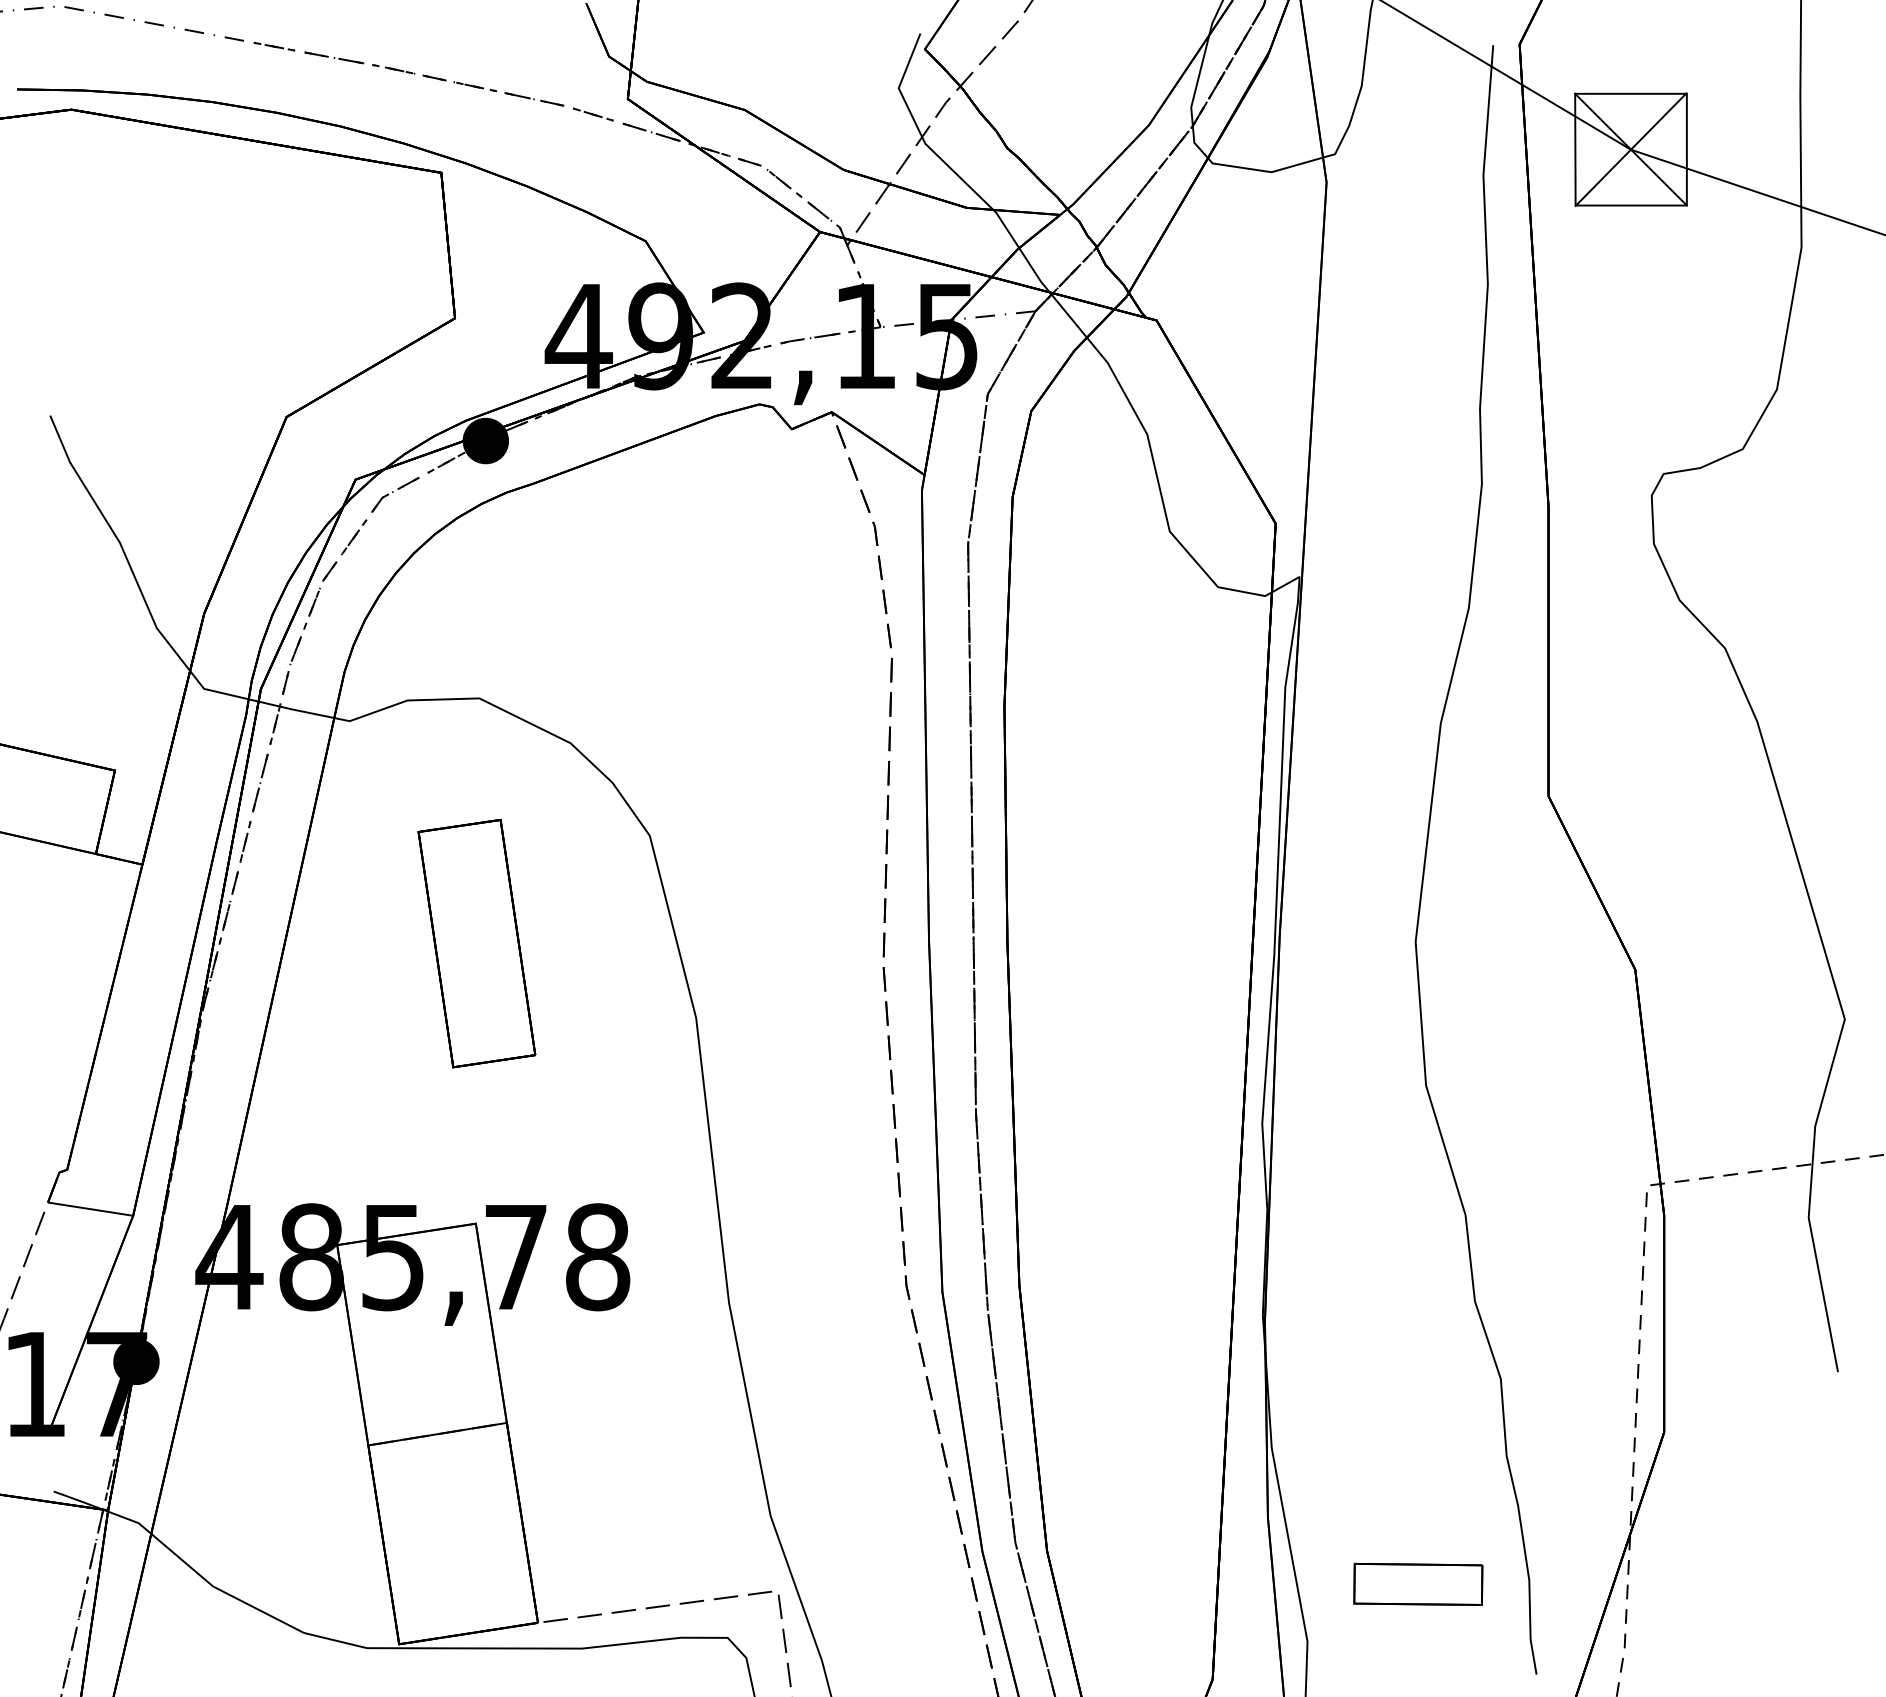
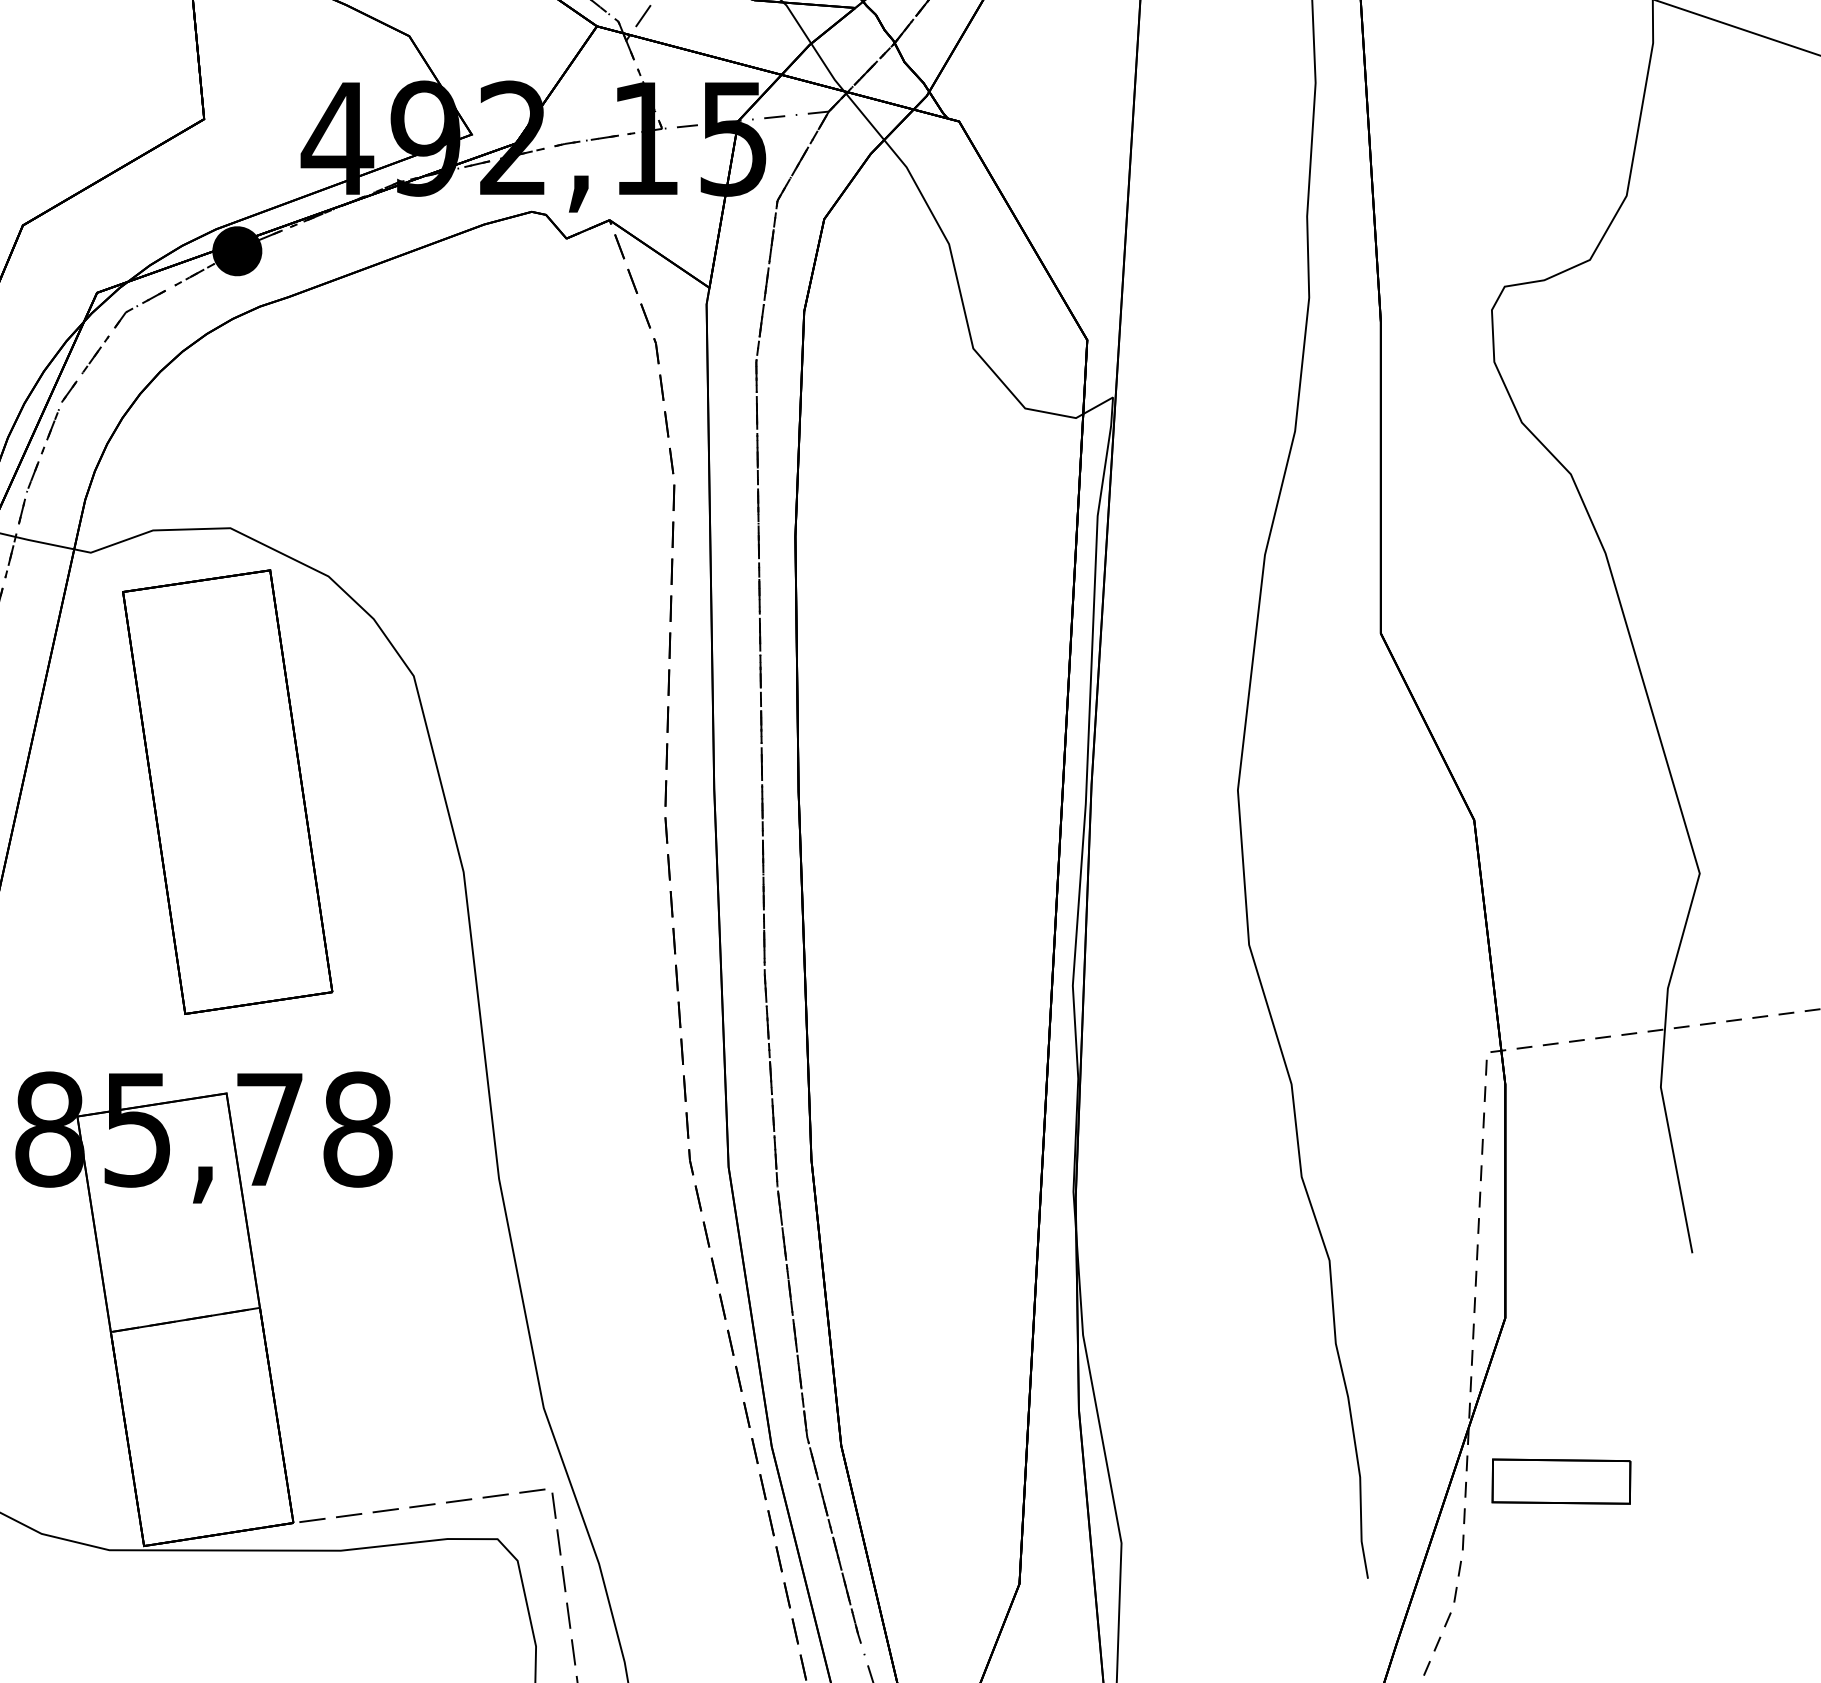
part: (476, 943) -> (227, 791), size x1.67
part: (1418, 1583) -> (1561, 1480), moved

